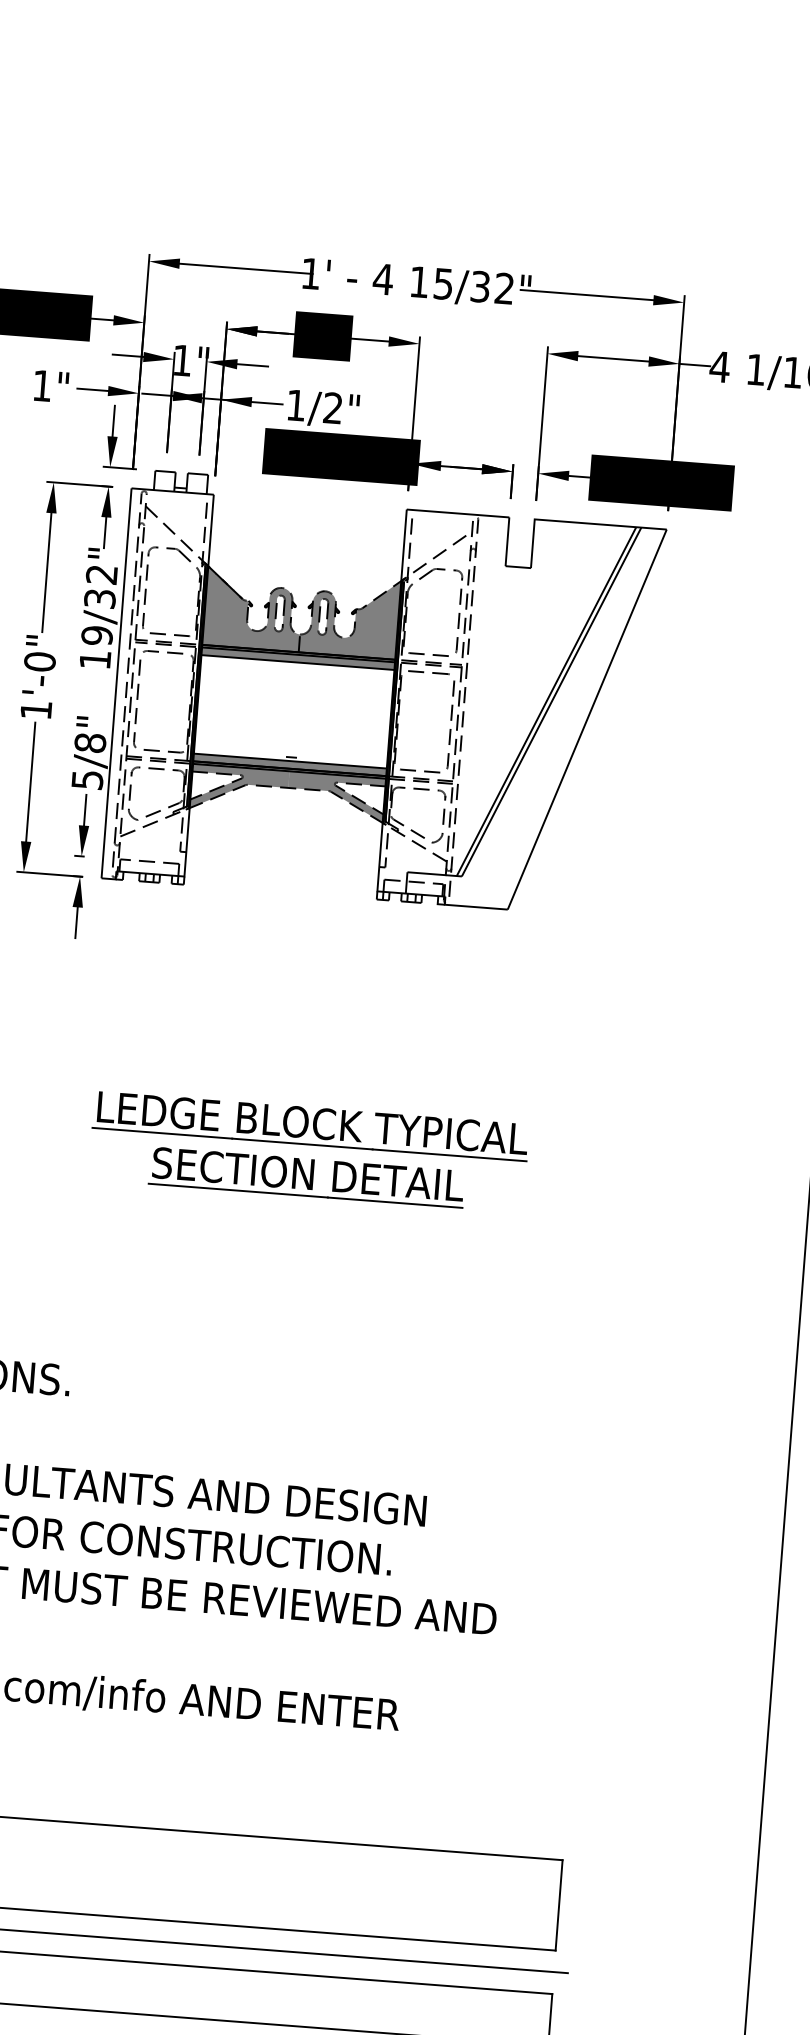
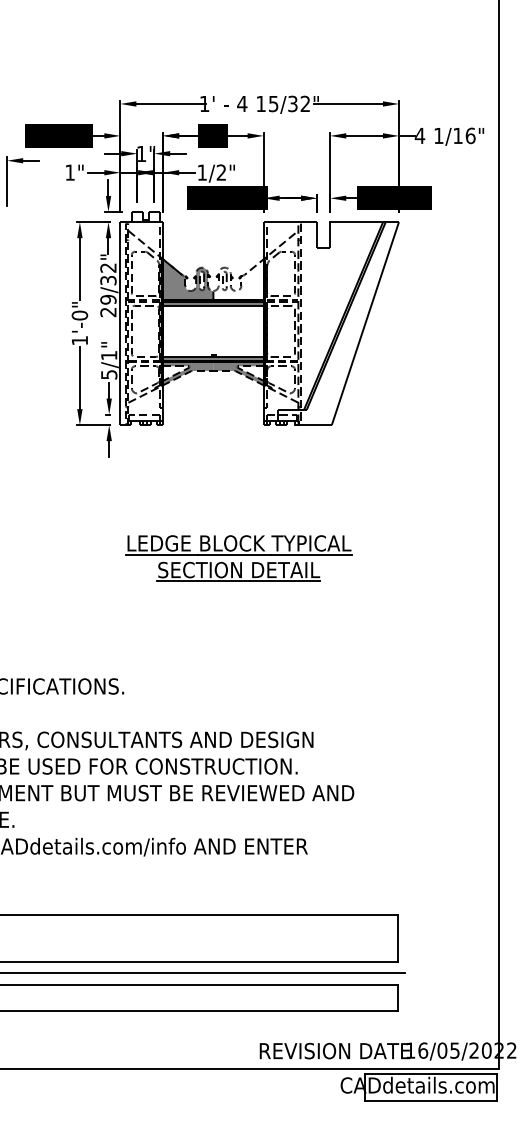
fill: (349, 616) -> (238, 279), removed
text: (95, 660) -> (108, 312), 19/32" -> 29/32"
text: (90, 742) -> (109, 355), 5/8" -> 5/1"

